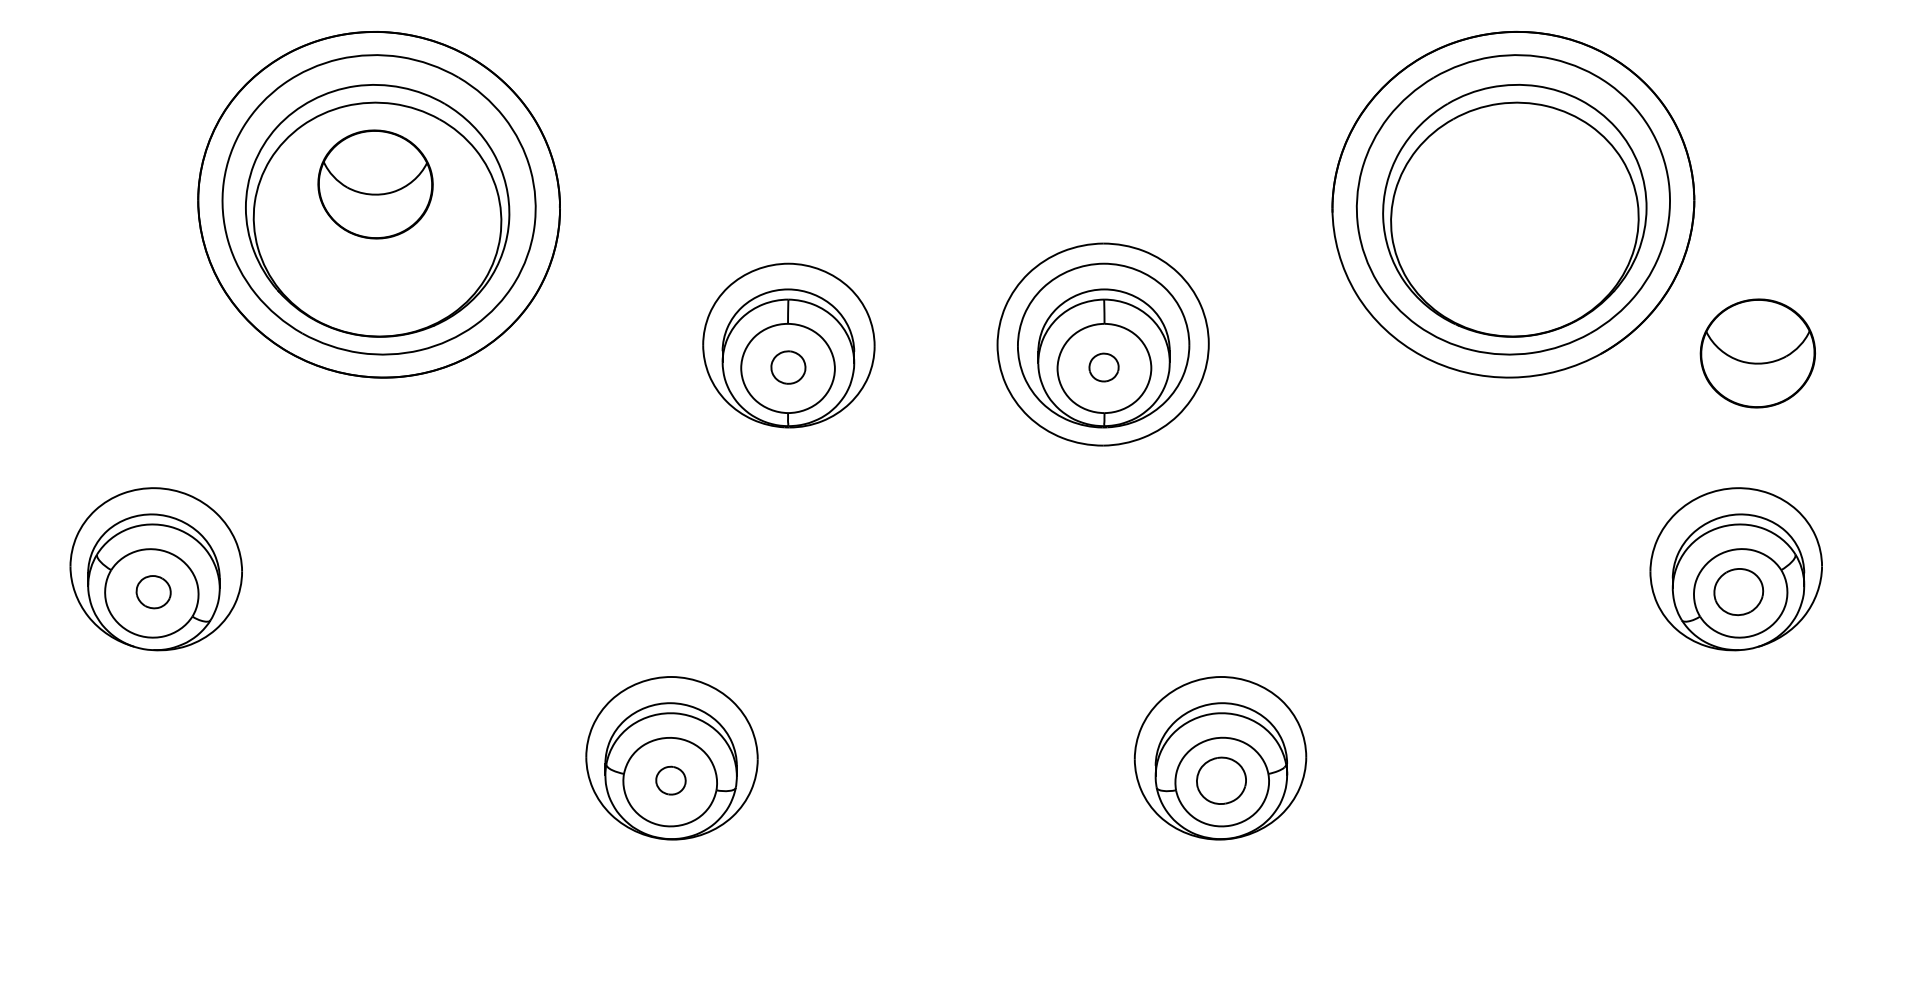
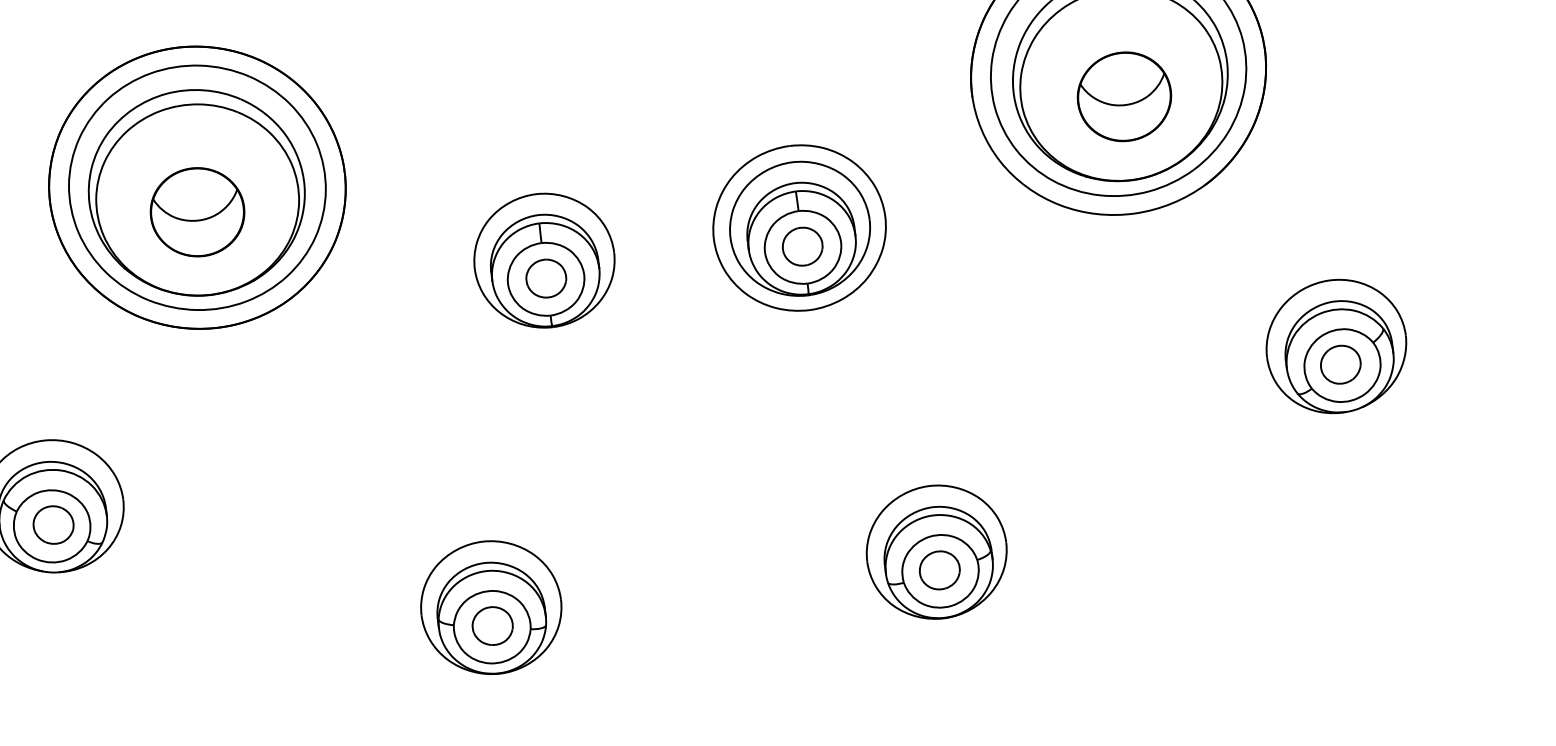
part: (375, 184) -> (197, 212), moved
part: (1757, 353) -> (1124, 96), moved
part: (788, 367) -> (546, 278), size x1.43
part: (1103, 367) -> (802, 246), size x1.67
part: (153, 592) -> (53, 525), size x1.43
part: (670, 780) -> (492, 625), size x1.67

